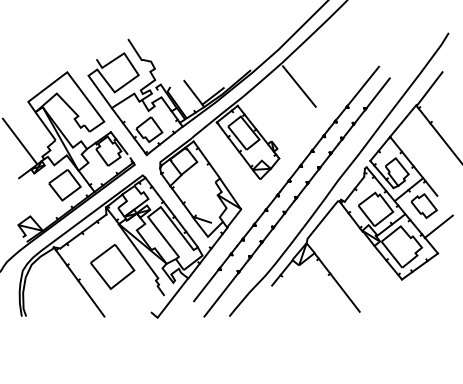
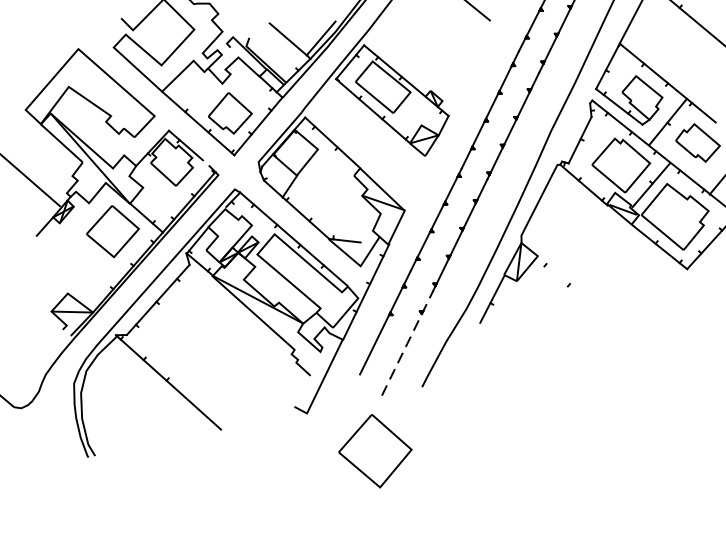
part: (112, 266) -> (375, 450), moved
line: (337, 282) -> (584, 295), removed
line: (226, 288) -> (407, 343), solid -> dashed

